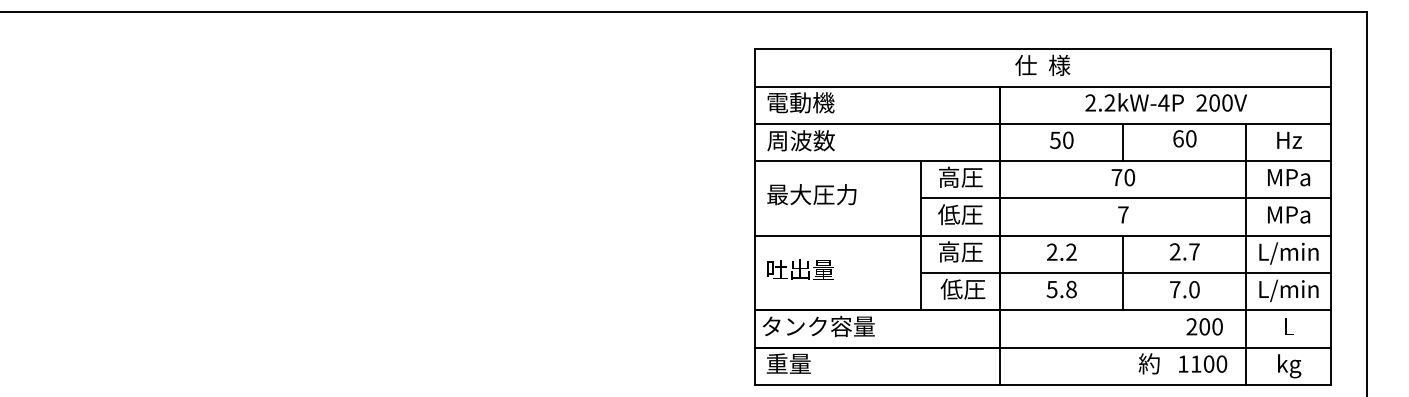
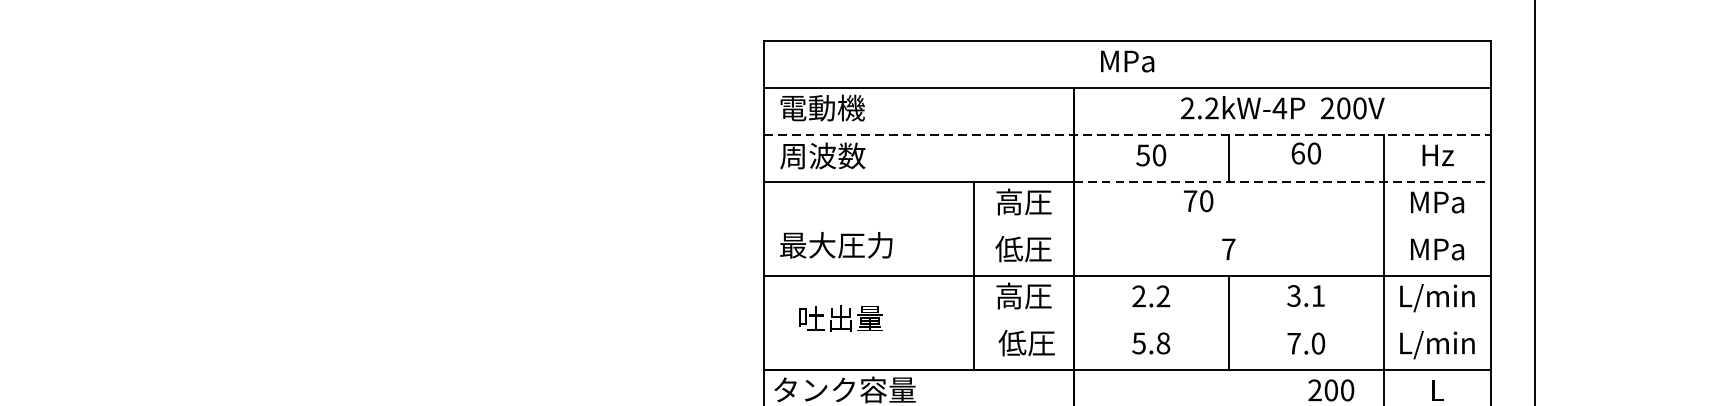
text: (1042, 65) -> (1126, 61), 仕  様 -> MPa
line: (1043, 123) -> (1128, 134), solid -> dashed
line: (1166, 161) -> (1283, 182), solid -> dashed
text: (1123, 177) -> (1198, 201), moved
text: (811, 194) -> (835, 245), moved
line: (1125, 198) -> (1231, 228), removed
text: (1184, 251) -> (1305, 295), 2.7 -> 3.1
text: (800, 269) -> (840, 318), moved
line: (1125, 273) -> (1231, 323), removed

